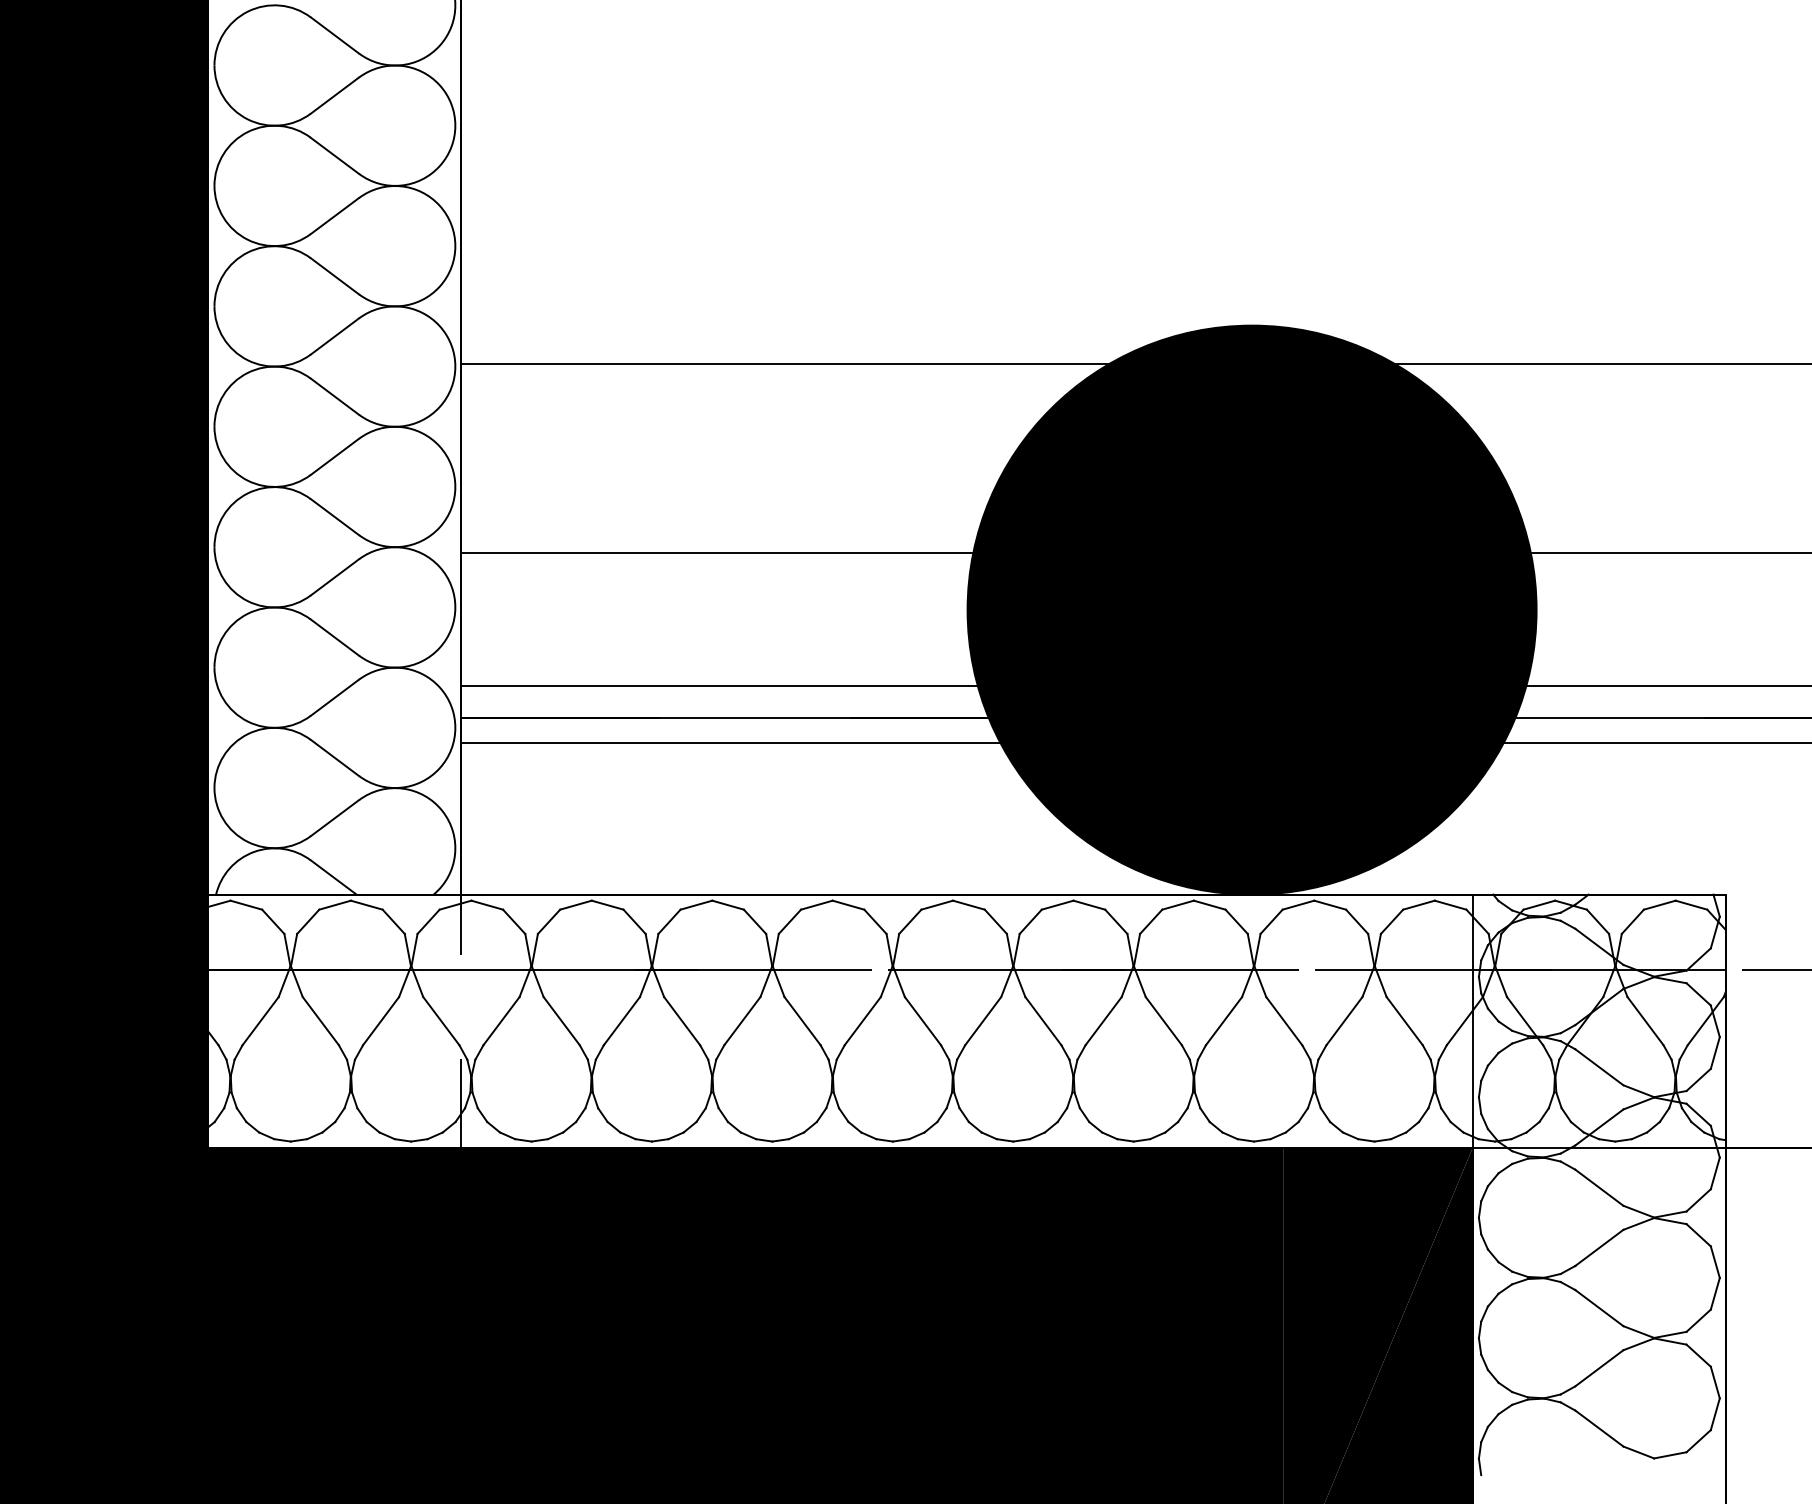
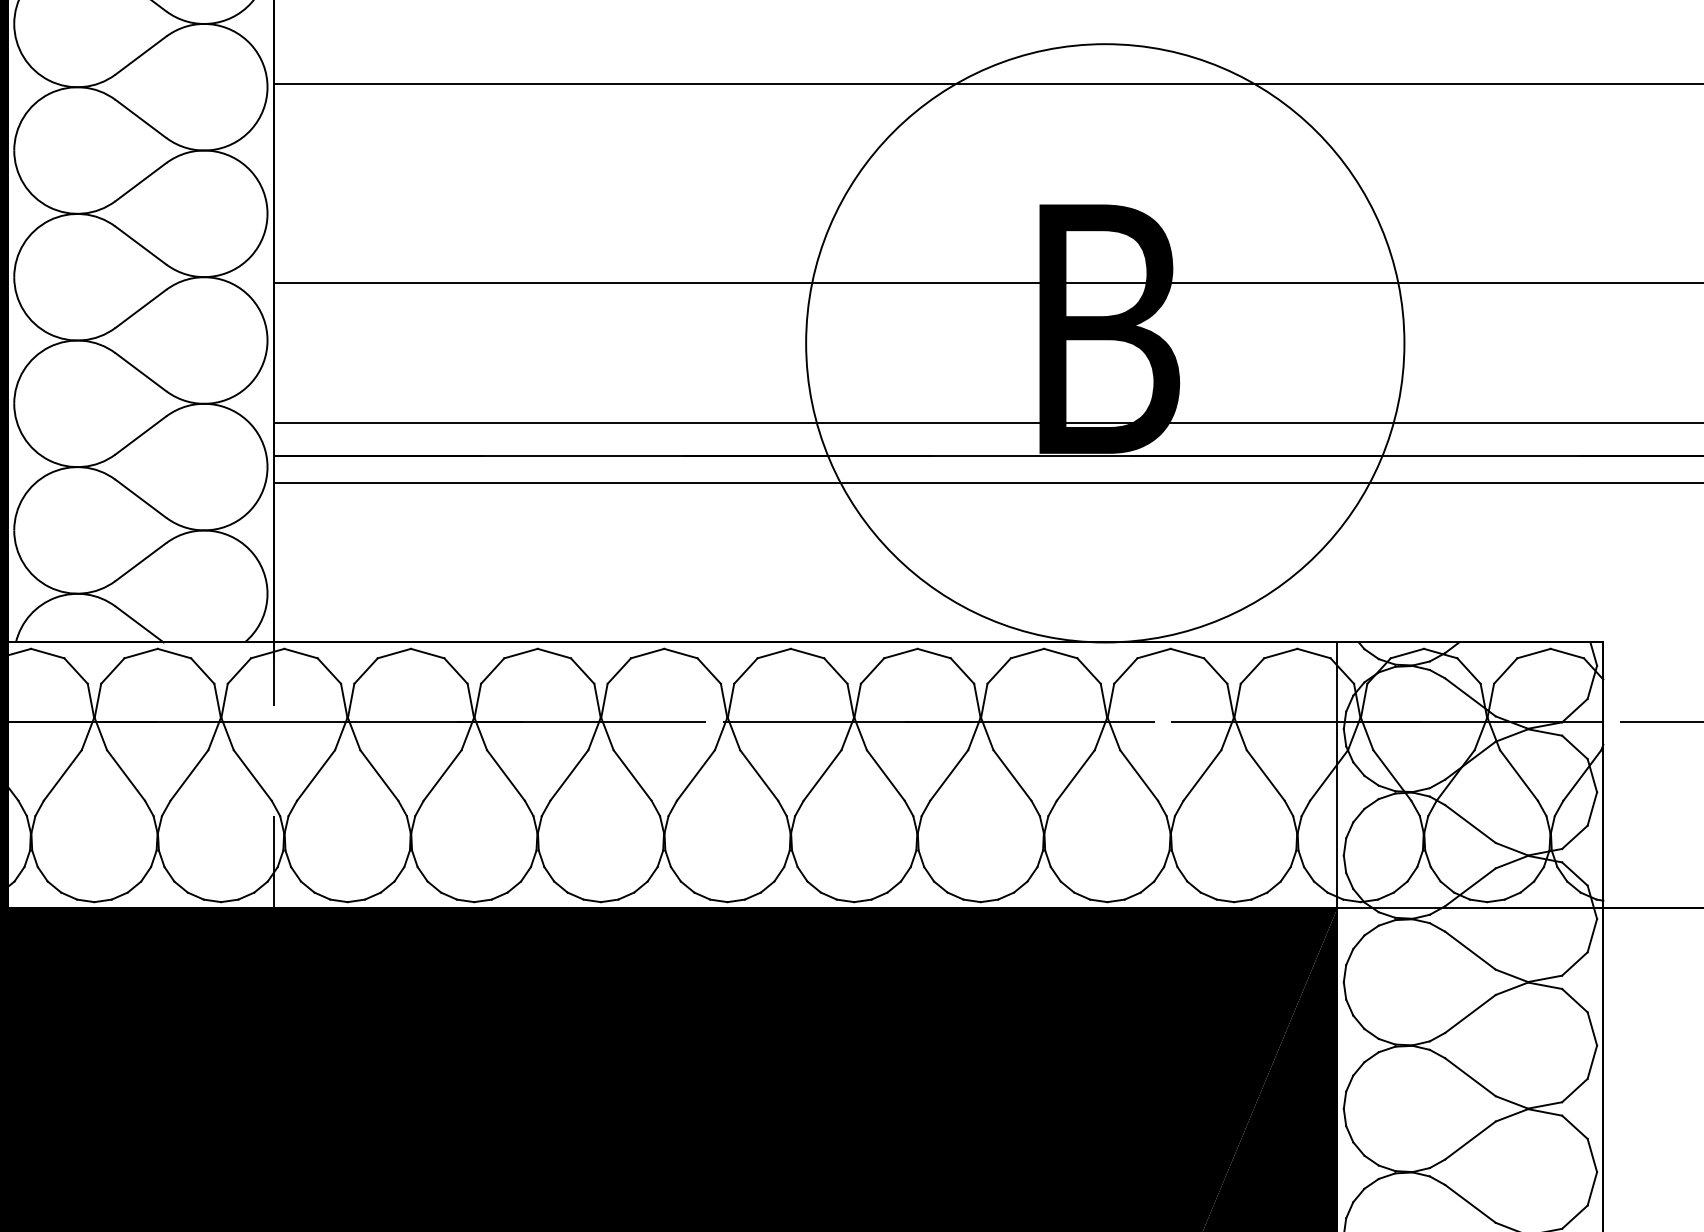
fill: (1251, 609) -> (1104, 342), removed

